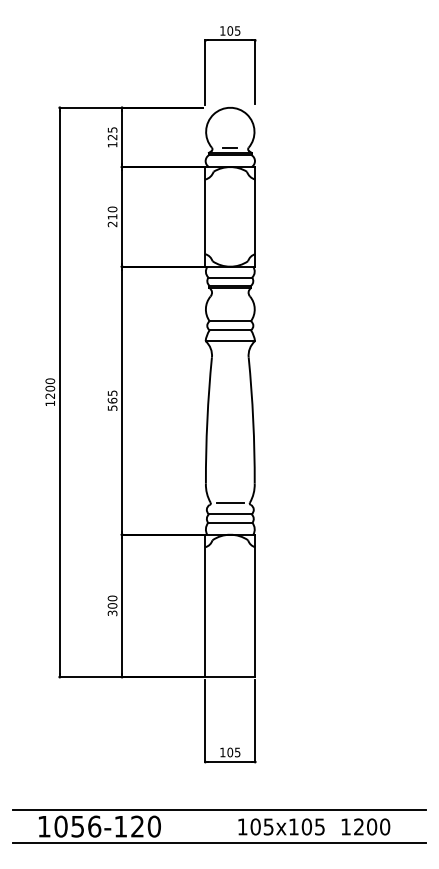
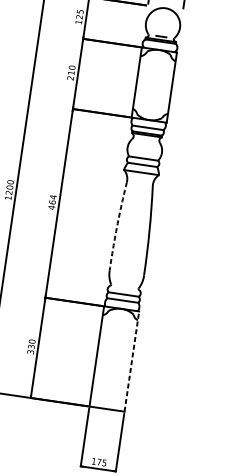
text: (112, 400) -> (52, 202), 565 -> 464
arc: (207, 420) -> (117, 226), solid -> dashed
line: (229, 503) -> (124, 286), removed
text: (112, 605) -> (31, 346), 300 -> 330
line: (255, 605) -> (132, 361), solid -> dashed
text: (230, 752) -> (99, 462), 105 -> 175

